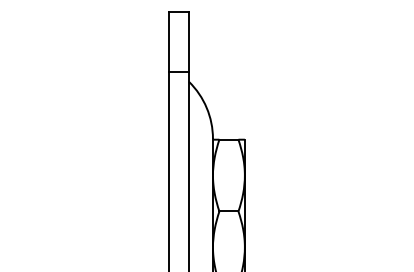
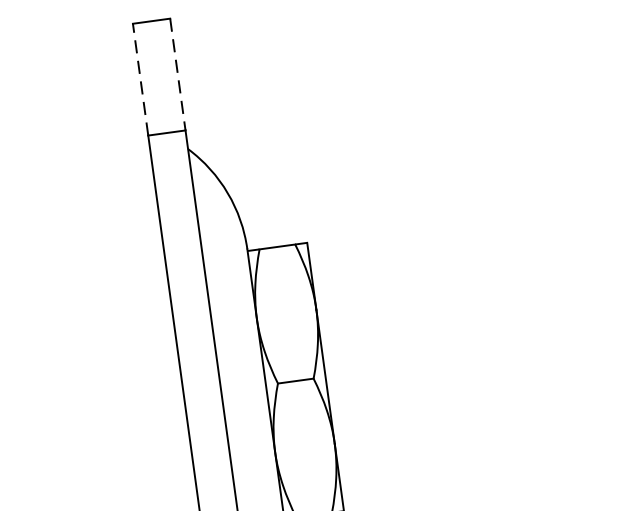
line: (169, 41) -> (141, 78), solid -> dashed
line: (189, 41) -> (178, 73), solid -> dashed

